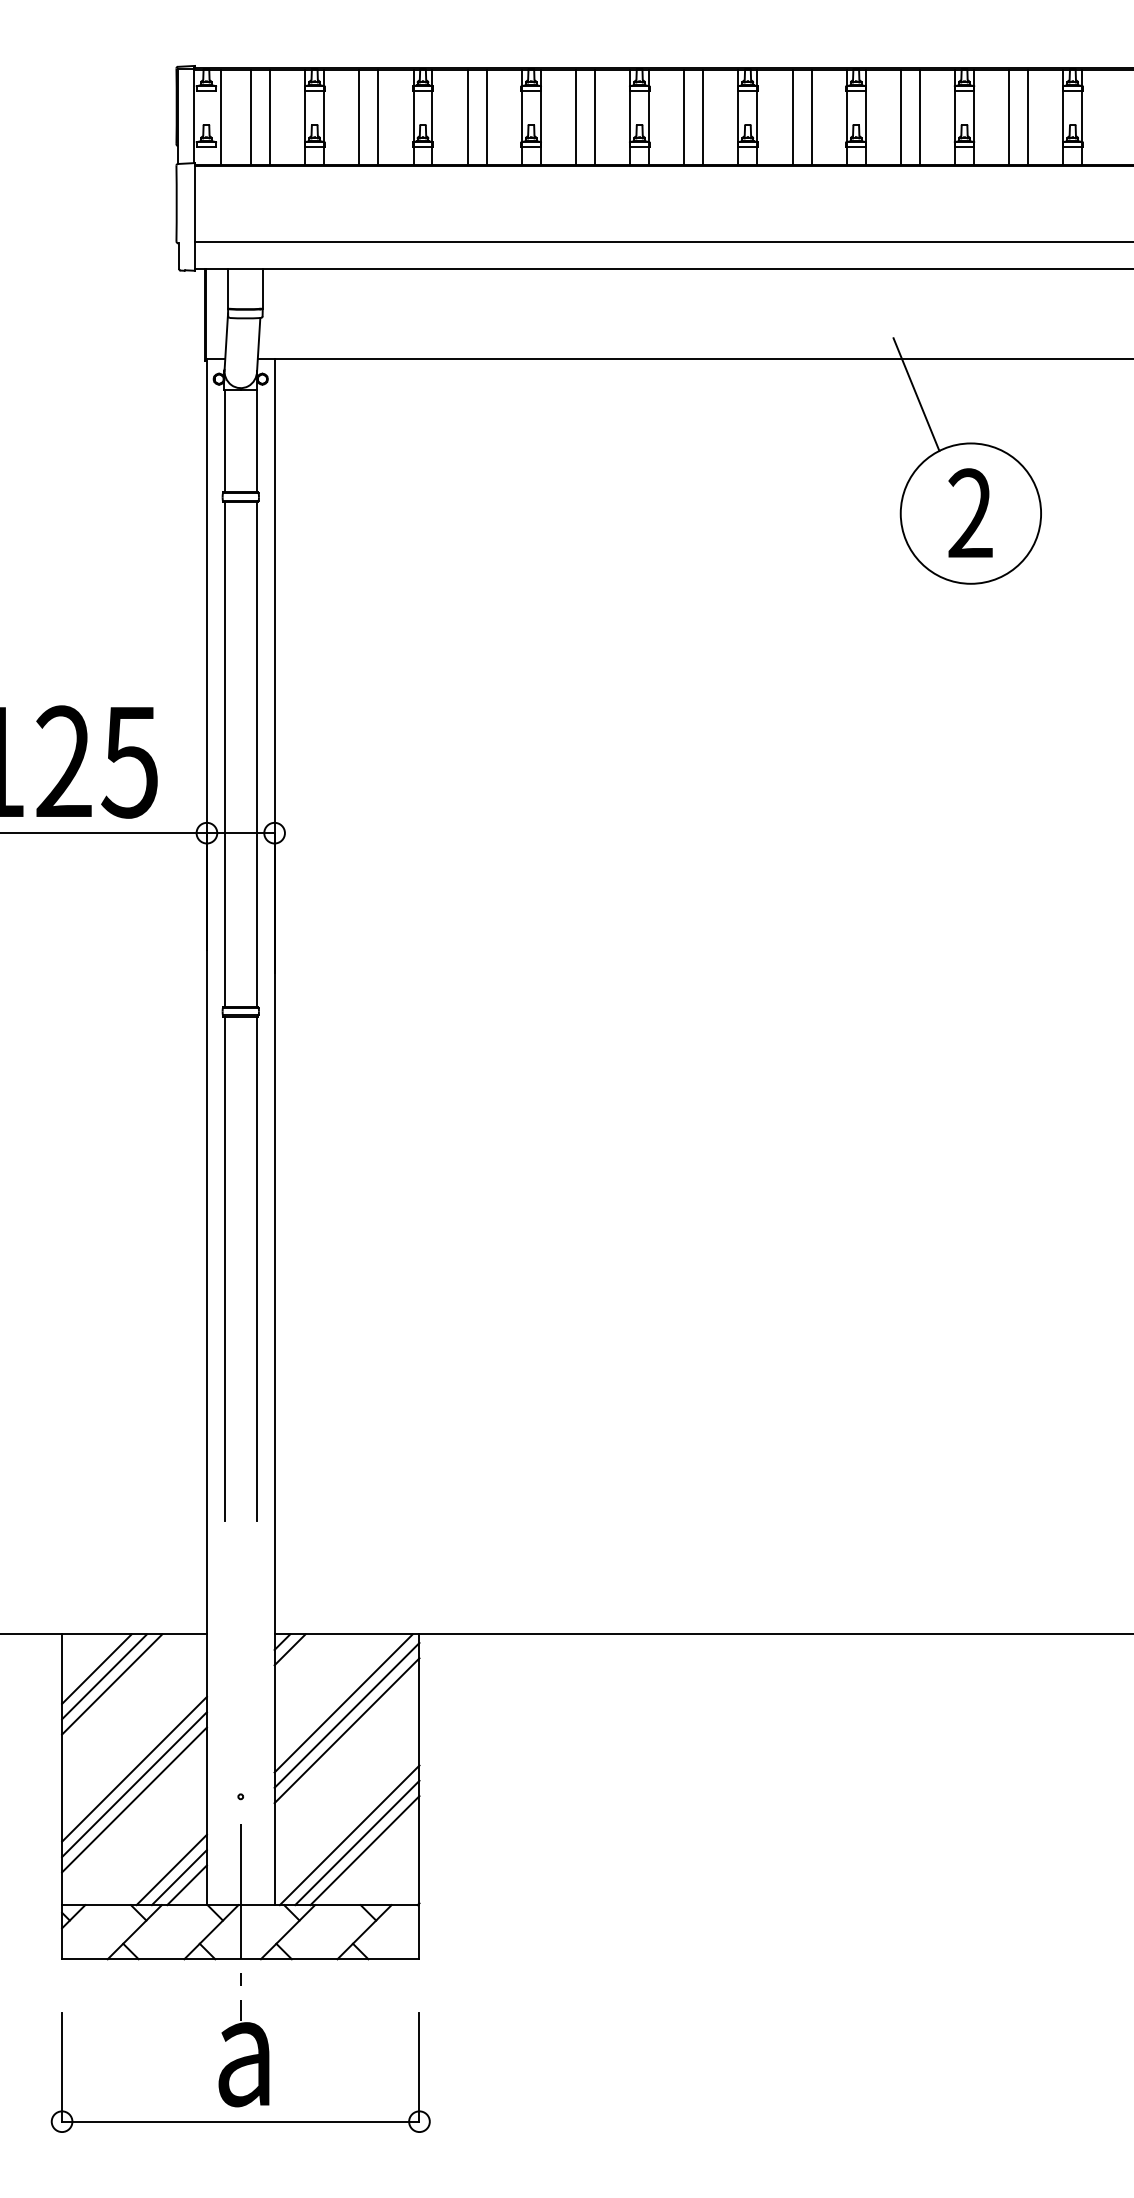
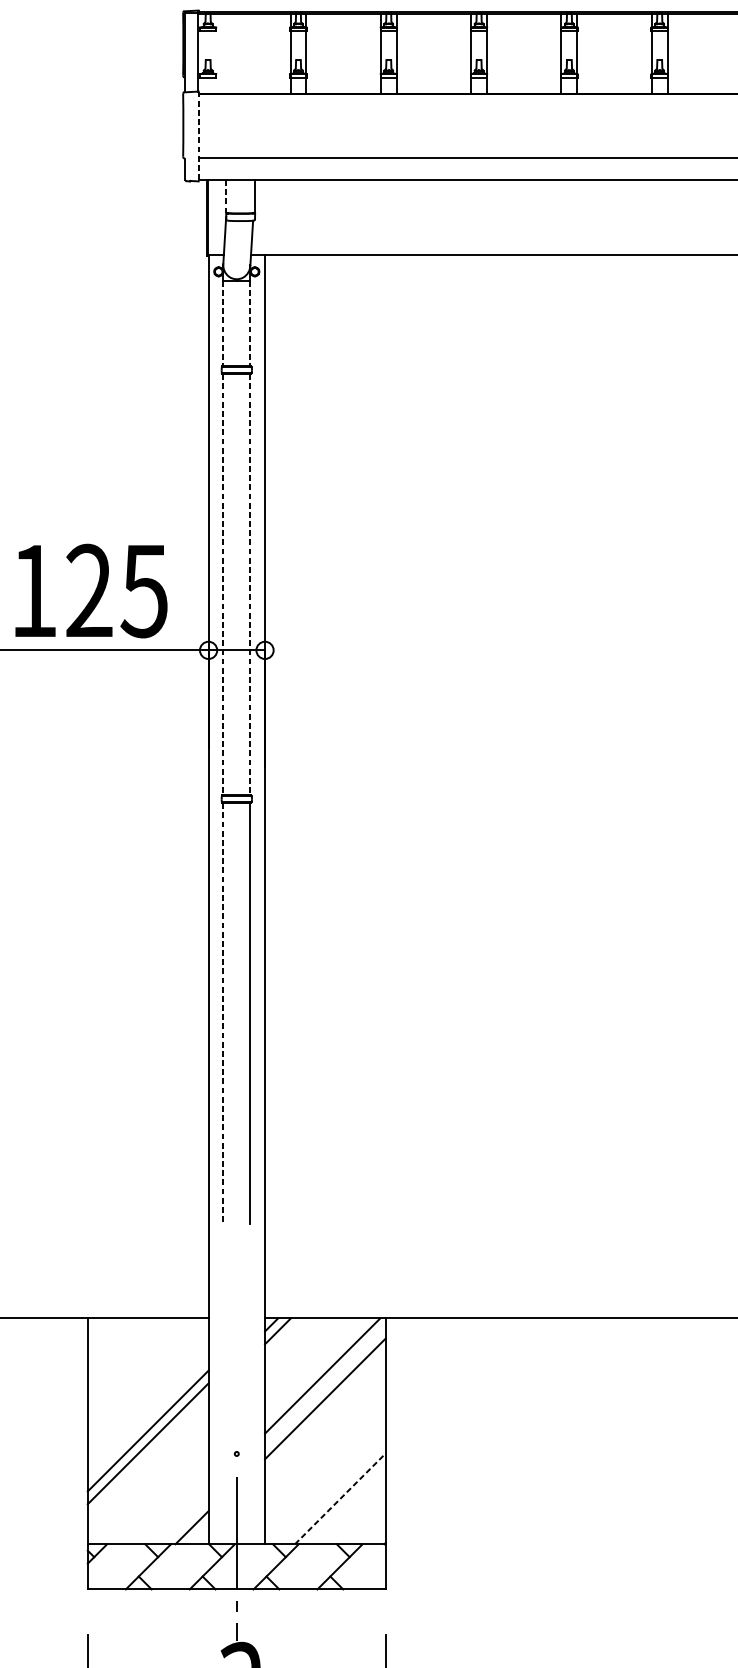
line: (220, 117) -> (219, 53), removed
line: (251, 117) -> (245, 53), removed
line: (270, 117) -> (261, 53), removed
line: (359, 117) -> (335, 53), removed
line: (378, 117) -> (351, 53), removed
line: (467, 117) -> (425, 53), removed
line: (486, 117) -> (441, 53), removed
line: (575, 117) -> (515, 53), removed
line: (594, 117) -> (531, 53), removed
line: (684, 117) -> (606, 53), removed
line: (703, 117) -> (622, 53), removed
line: (792, 117) -> (696, 53), removed
line: (811, 117) -> (712, 53), removed
line: (195, 216) -> (199, 136), solid -> dashed
line: (228, 288) -> (226, 196), solid -> dashed
line: (224, 441) -> (223, 323), solid -> dashed
line: (257, 441) -> (250, 323), solid -> dashed
line: (224, 754) -> (223, 584), solid -> dashed
line: (257, 754) -> (250, 584), solid -> dashed
line: (224, 1269) -> (223, 1014), solid -> dashed
line: (96, 1668) -> (116, 1346), removed
line: (104, 1676) -> (123, 1353), removed
line: (112, 1684) -> (129, 1360), removed
line: (346, 1714) -> (324, 1385), removed
line: (134, 1799) -> (148, 1456), removed
line: (349, 1835) -> (327, 1486), removed
line: (357, 1842) -> (334, 1492), removed
line: (365, 1850) -> (340, 1498), solid -> dashed
line: (171, 1869) -> (179, 1514), removed
line: (178, 1877) -> (184, 1521), removed

